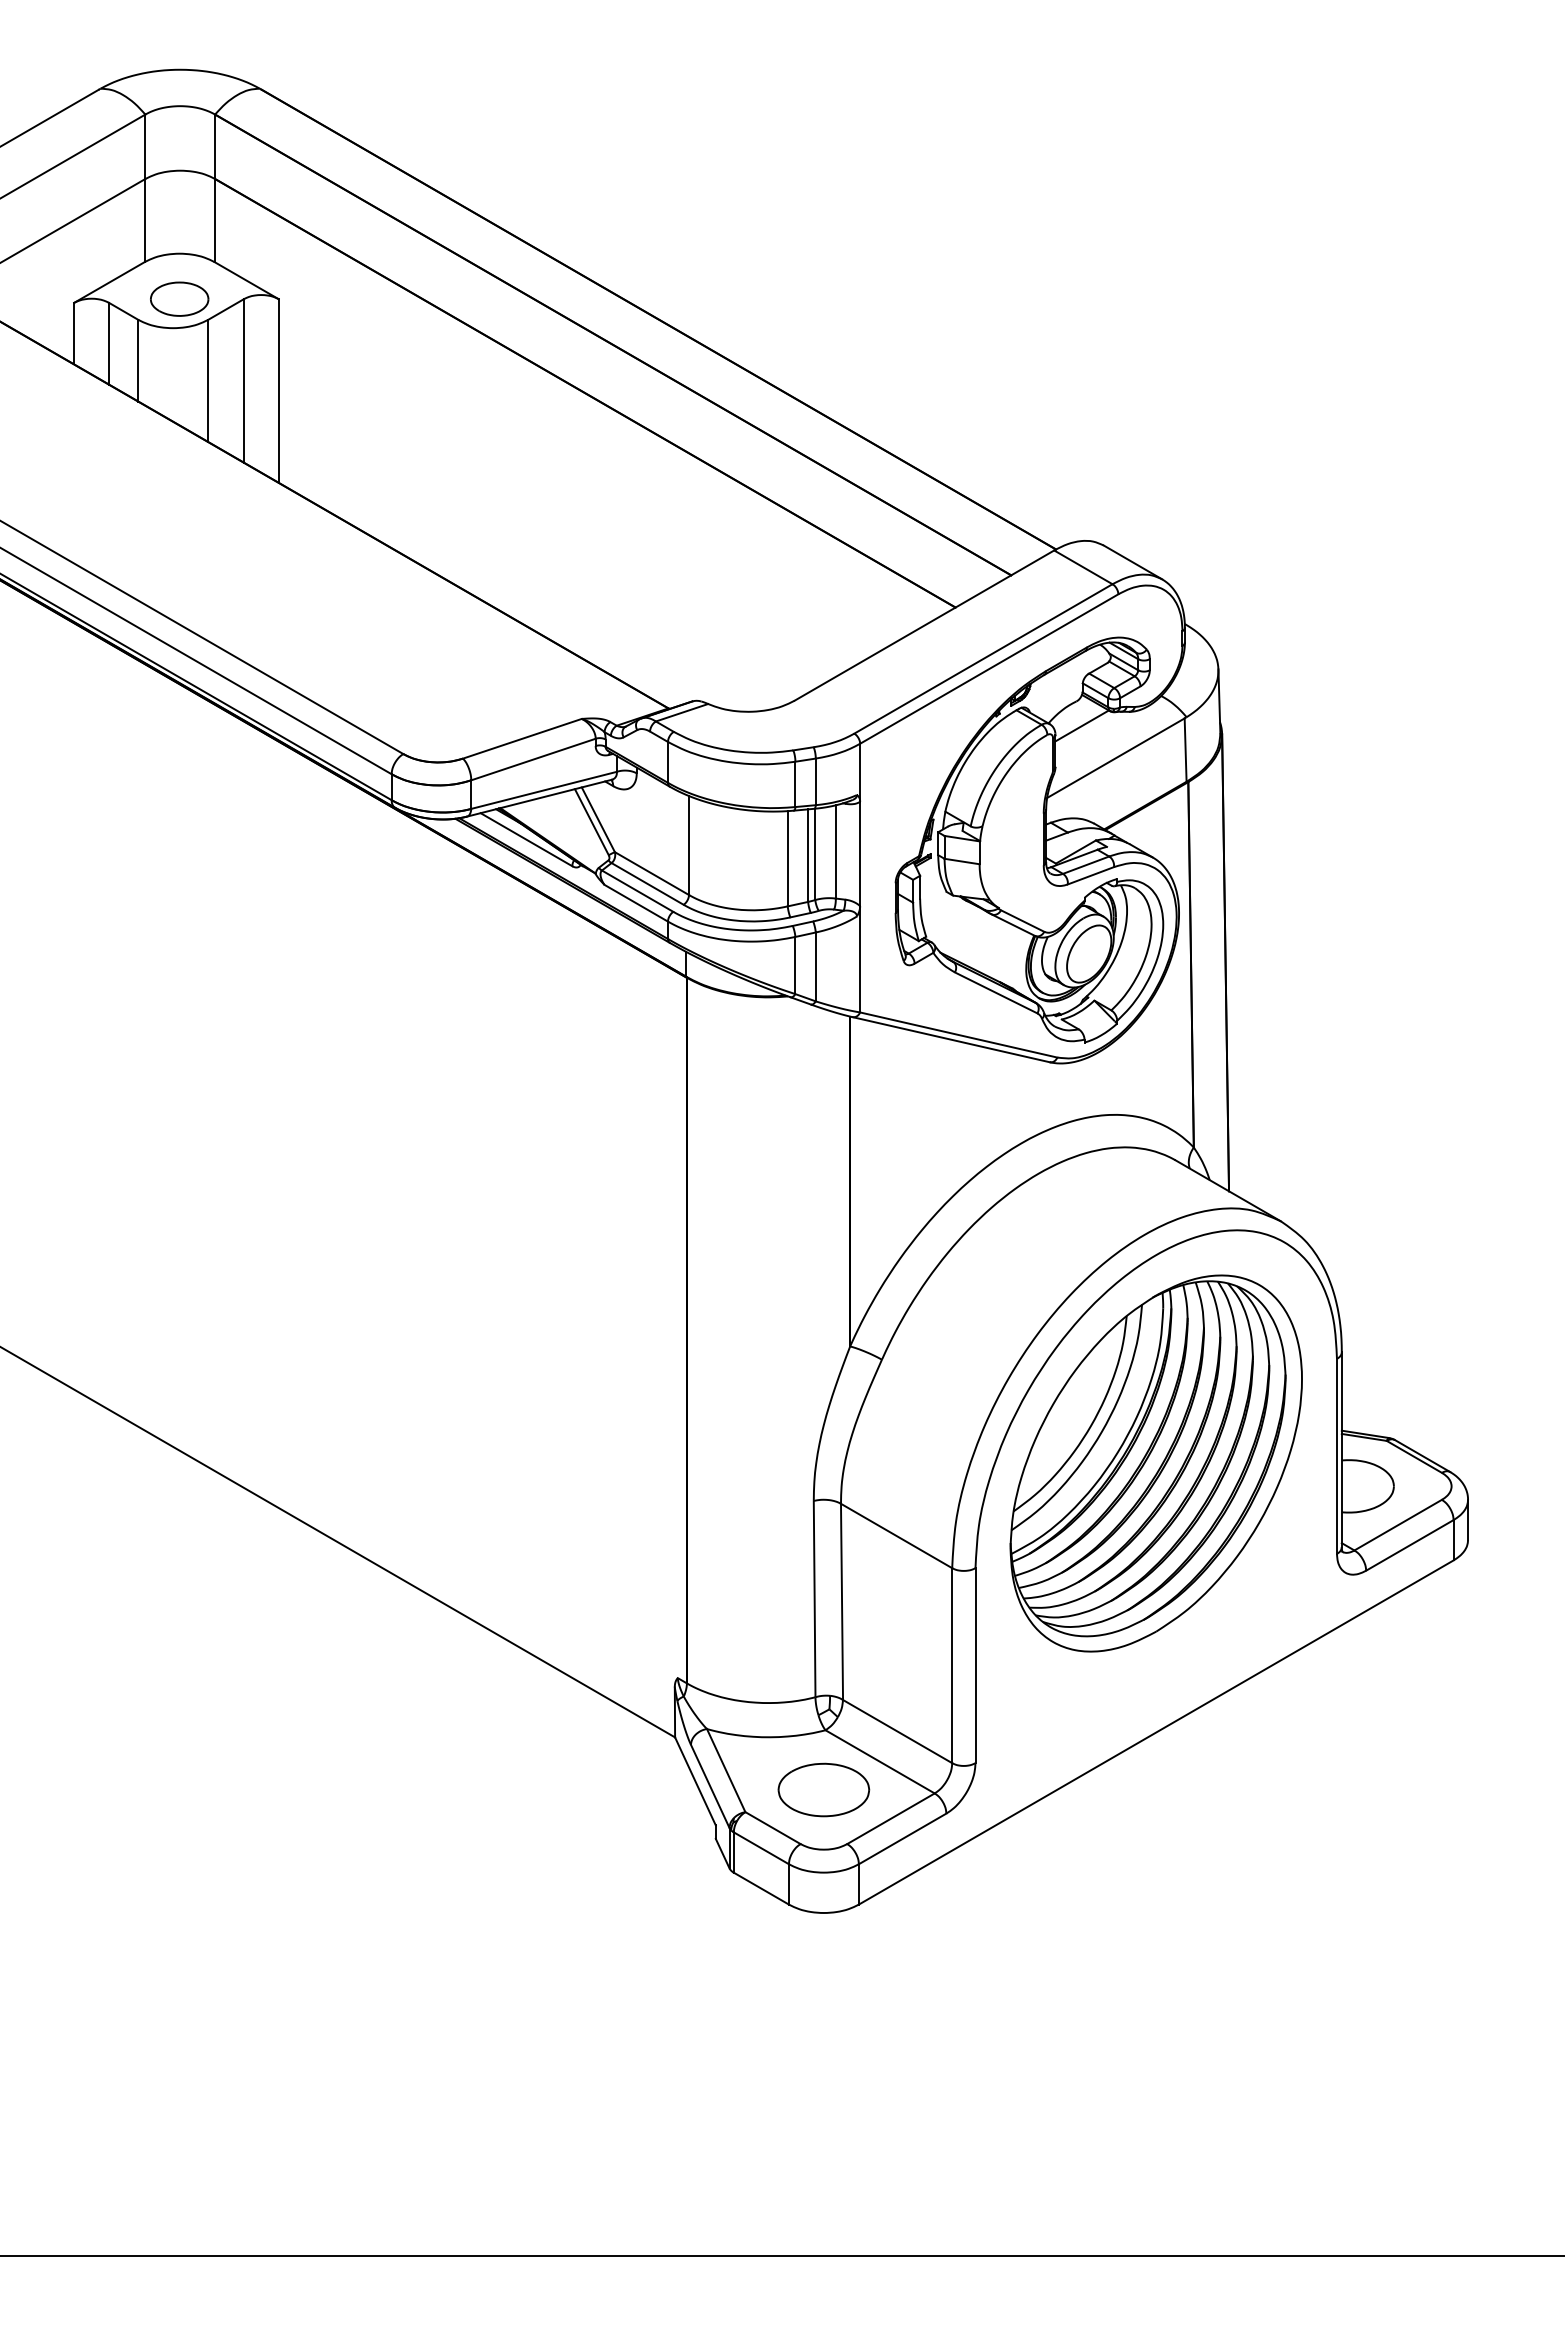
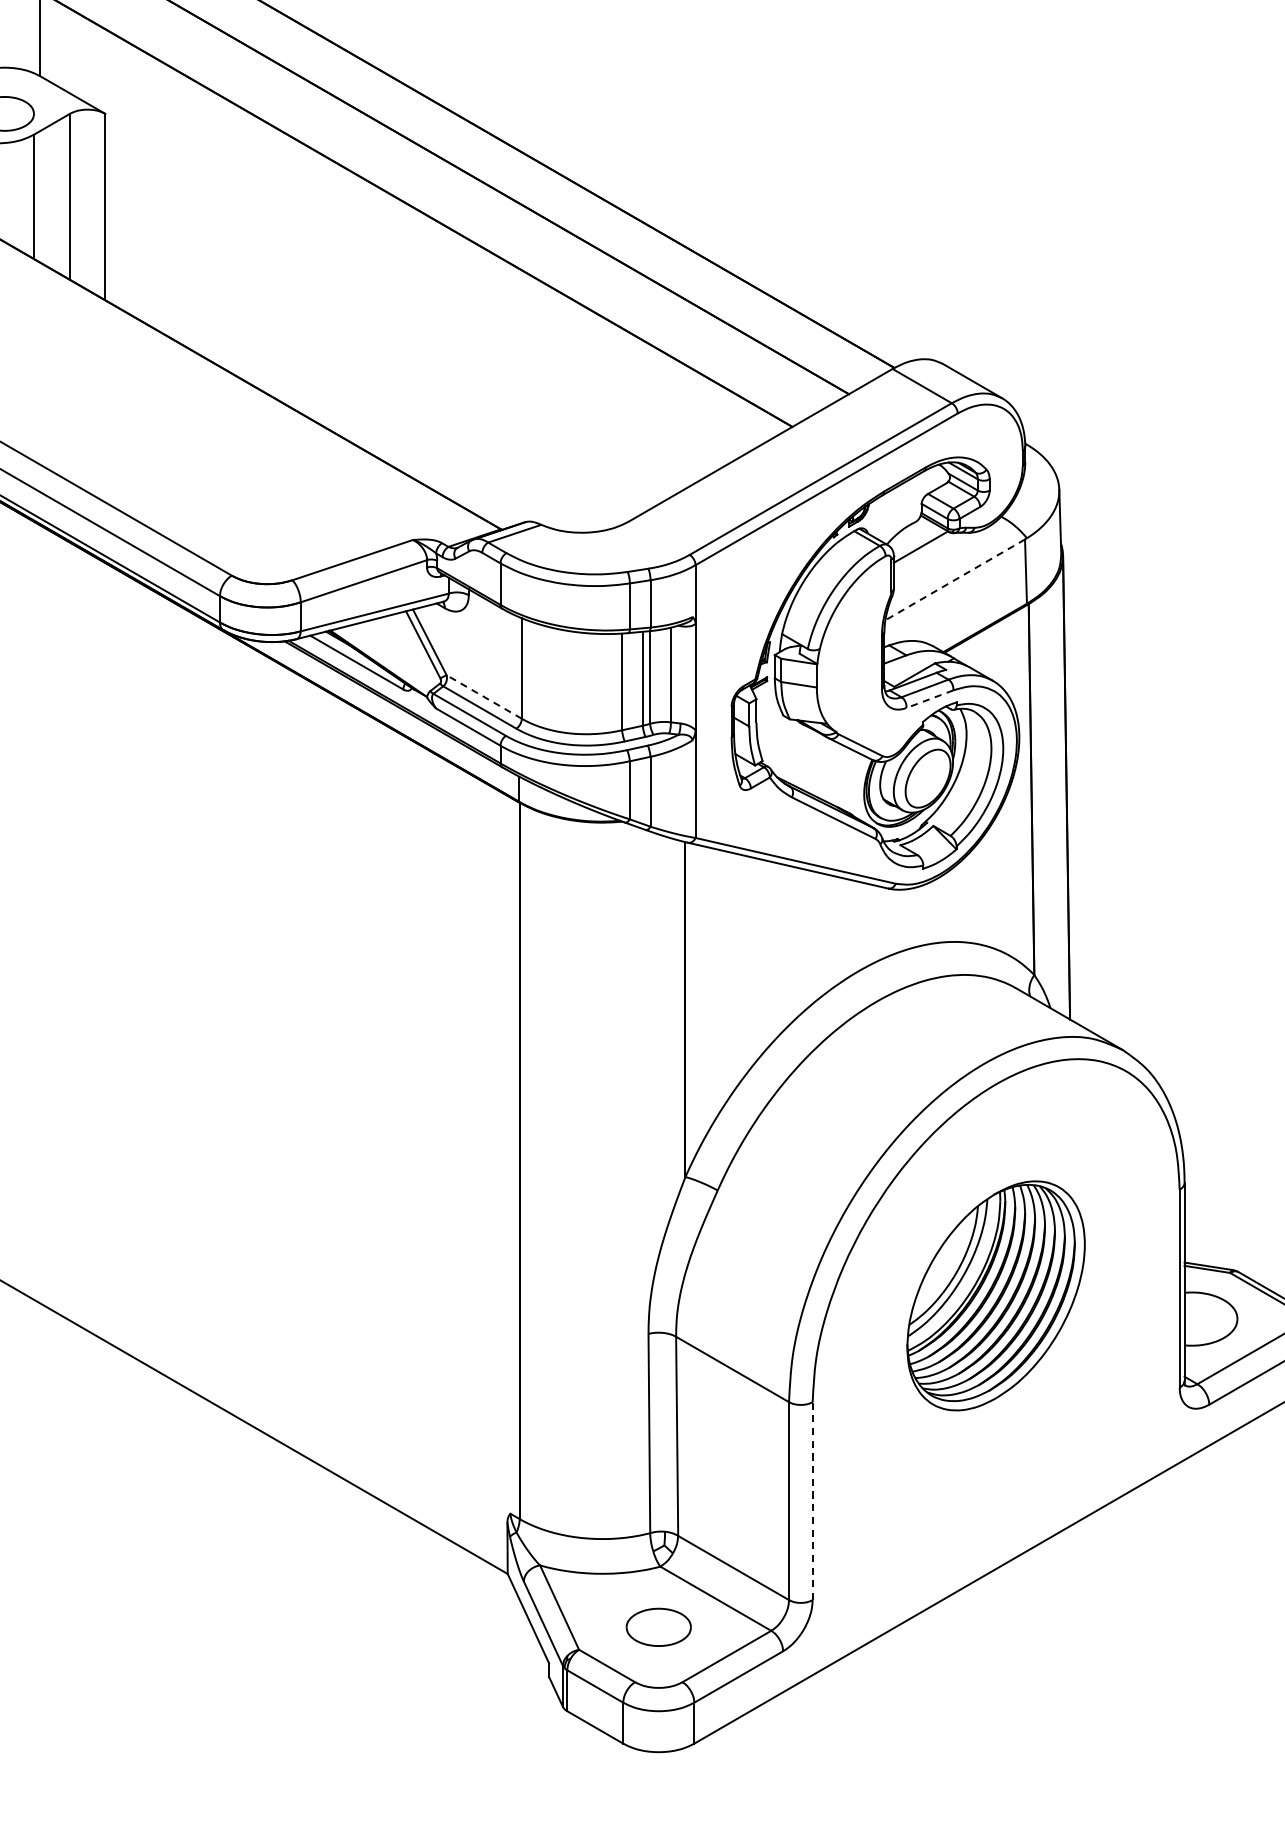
line: (1115, 758) -> (954, 580), solid -> dashed
line: (651, 873) -> (483, 696), solid -> dashed
line: (1090, 875) -> (929, 698), solid -> dashed
part: (1155, 1463) -> (995, 1295), size x0.6
line: (975, 1665) -> (812, 1500), solid -> dashed
part: (823, 1789) -> (658, 1626), size x0.7

